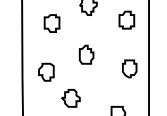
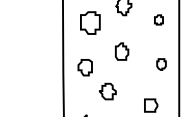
part: (126, 19) -> (158, 19), size x0.6
part: (52, 22) -> (90, 22), size x1.4
part: (129, 68) -> (161, 64), size x0.7

